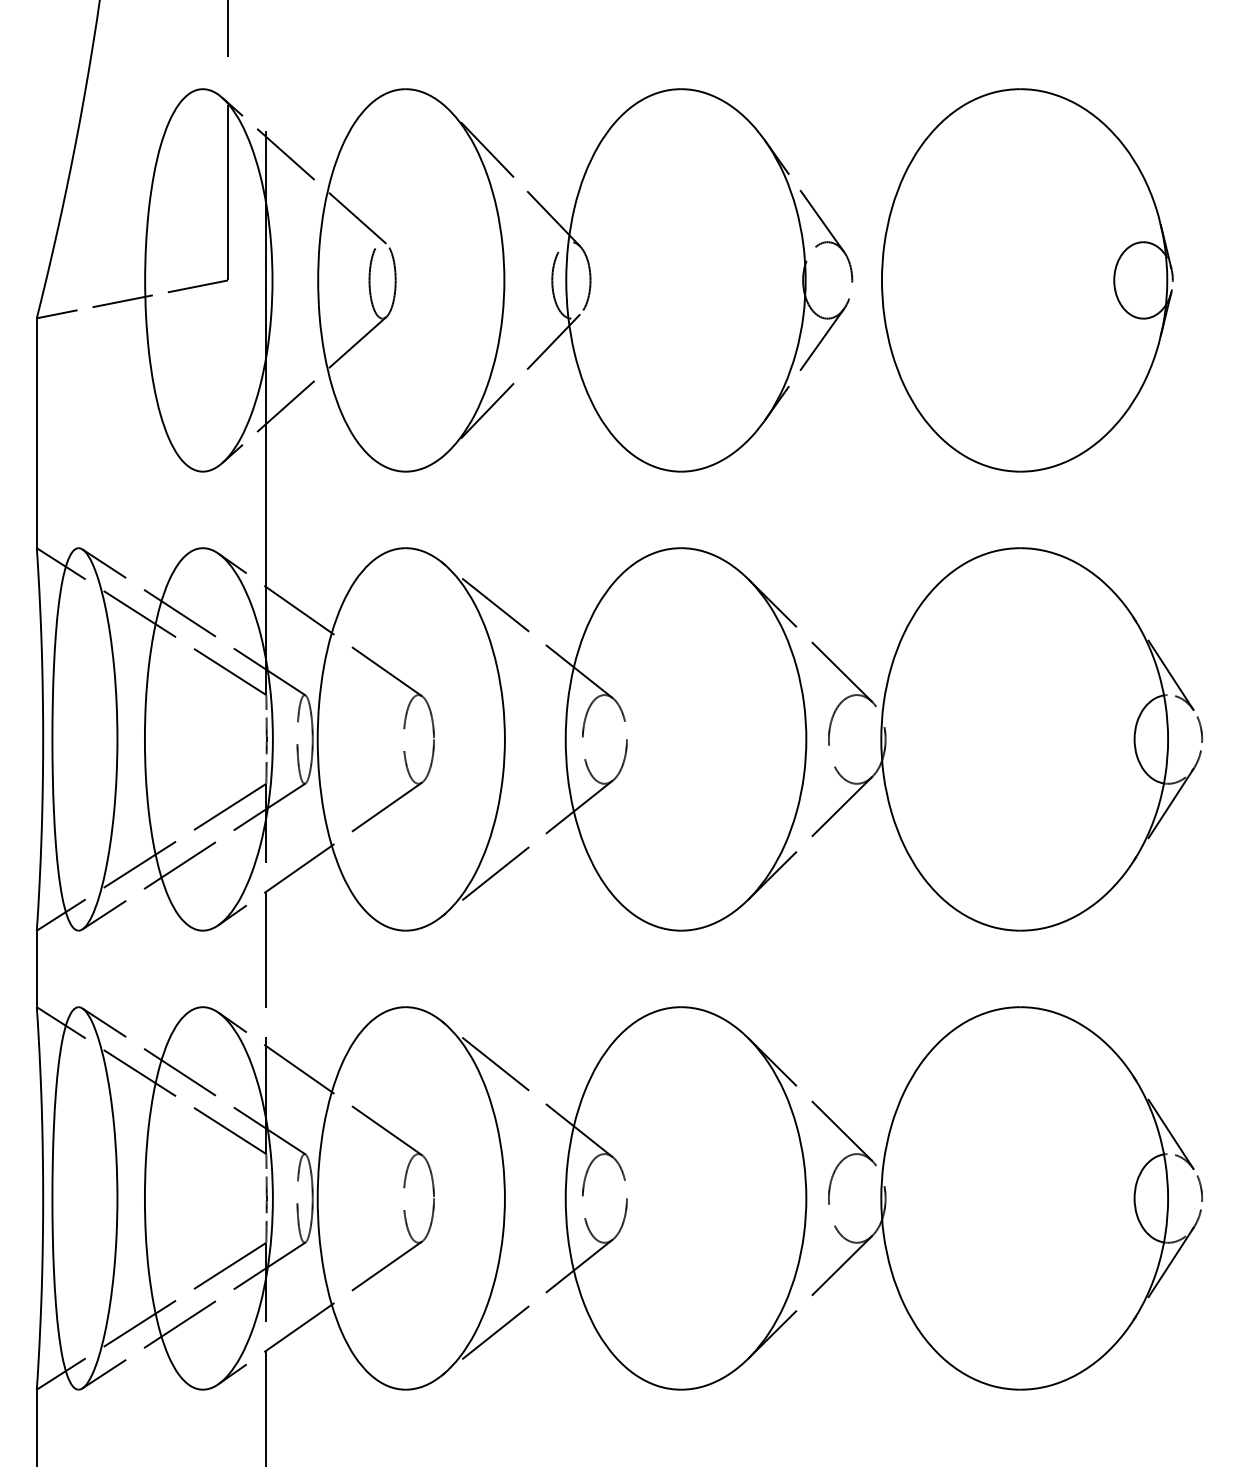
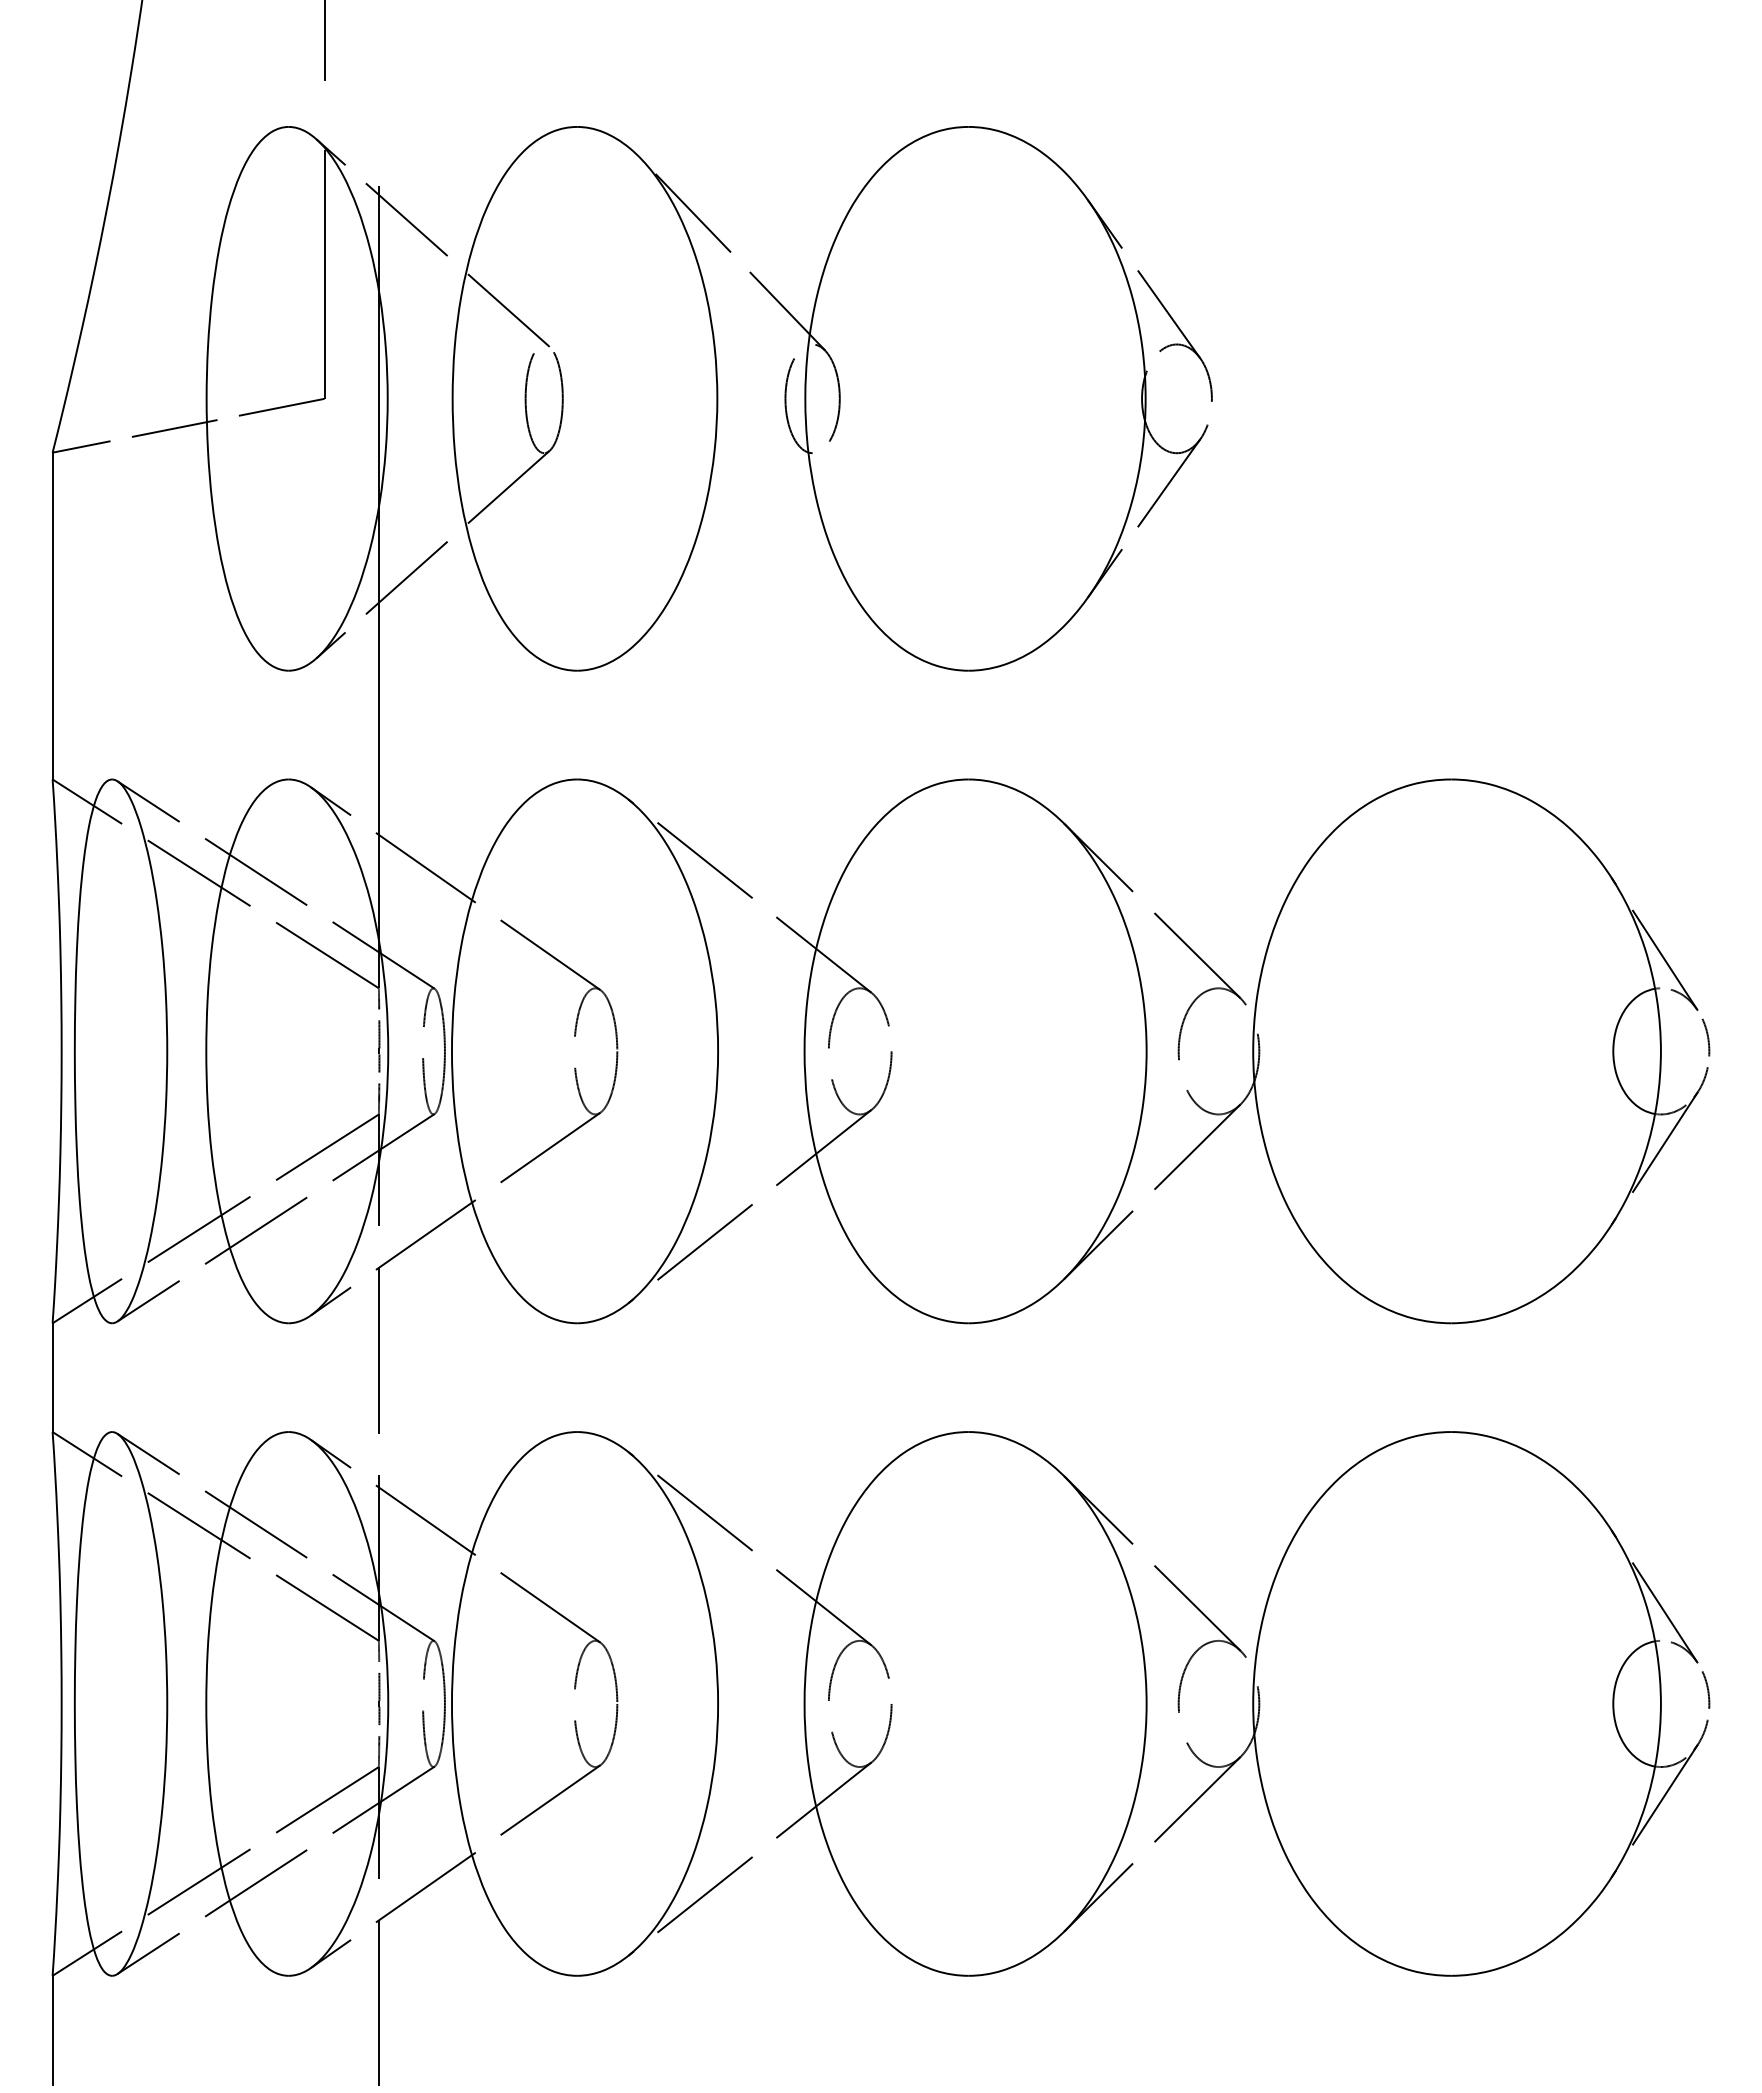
part: (1027, 280) -> (1460, 398), removed
line: (515, 381) -> (733, 542), removed

